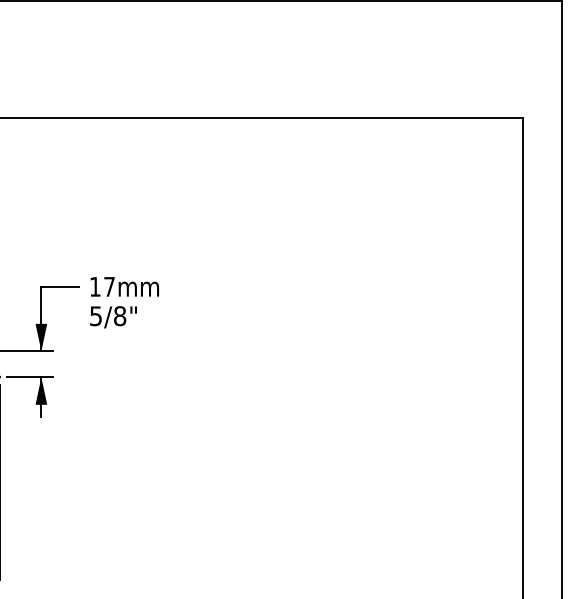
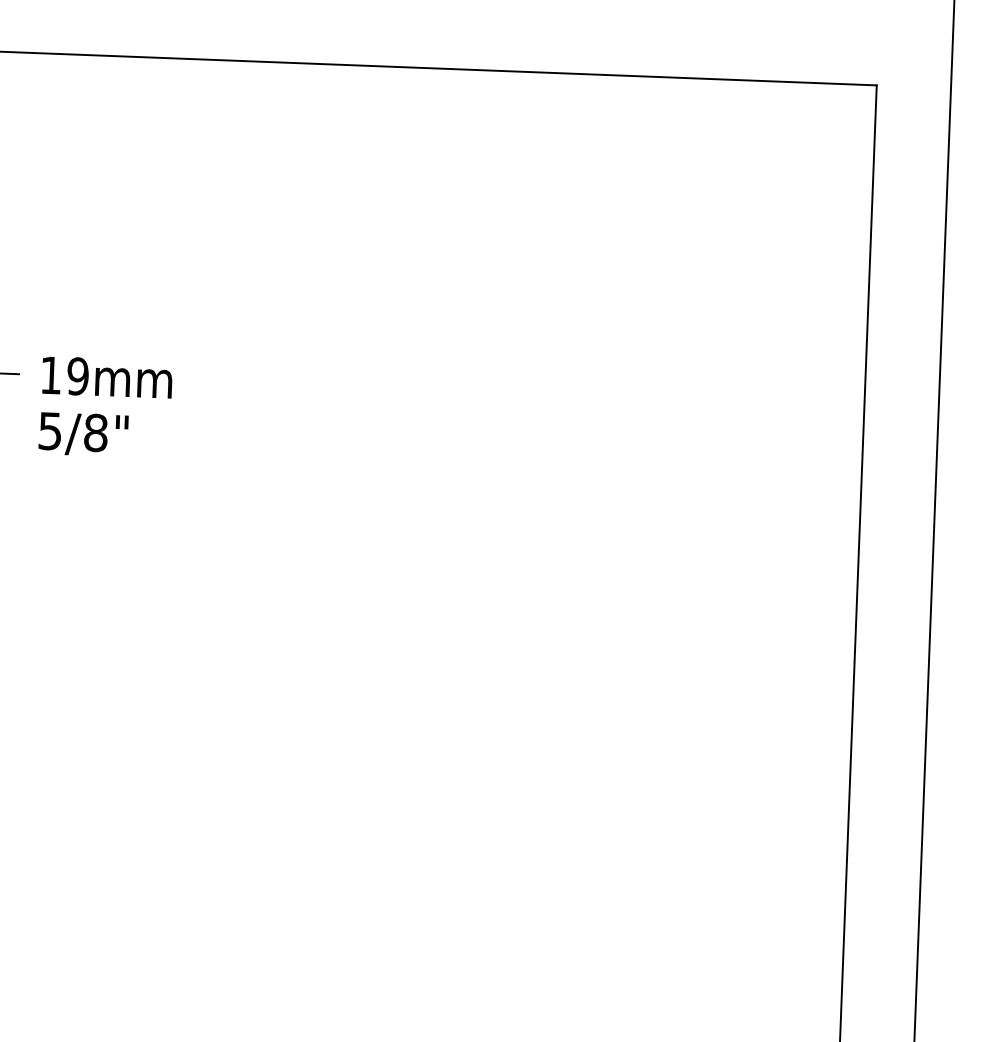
text: (109, 286) -> (78, 375), 17 -> 19

